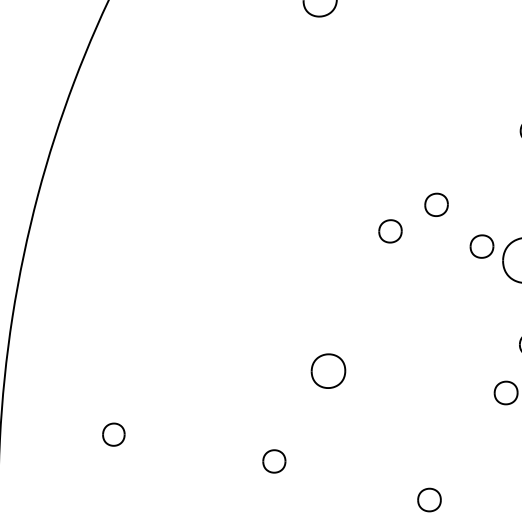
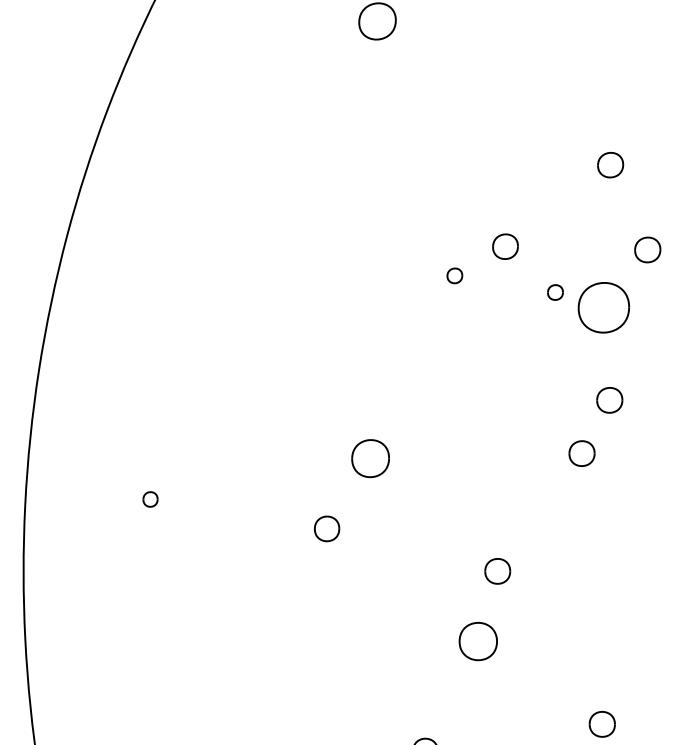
part: (390, 231) -> (454, 275), size x0.6
part: (482, 246) -> (555, 292), size x0.6
part: (328, 371) -> (370, 458), moved
part: (113, 434) -> (150, 499), size x0.6

